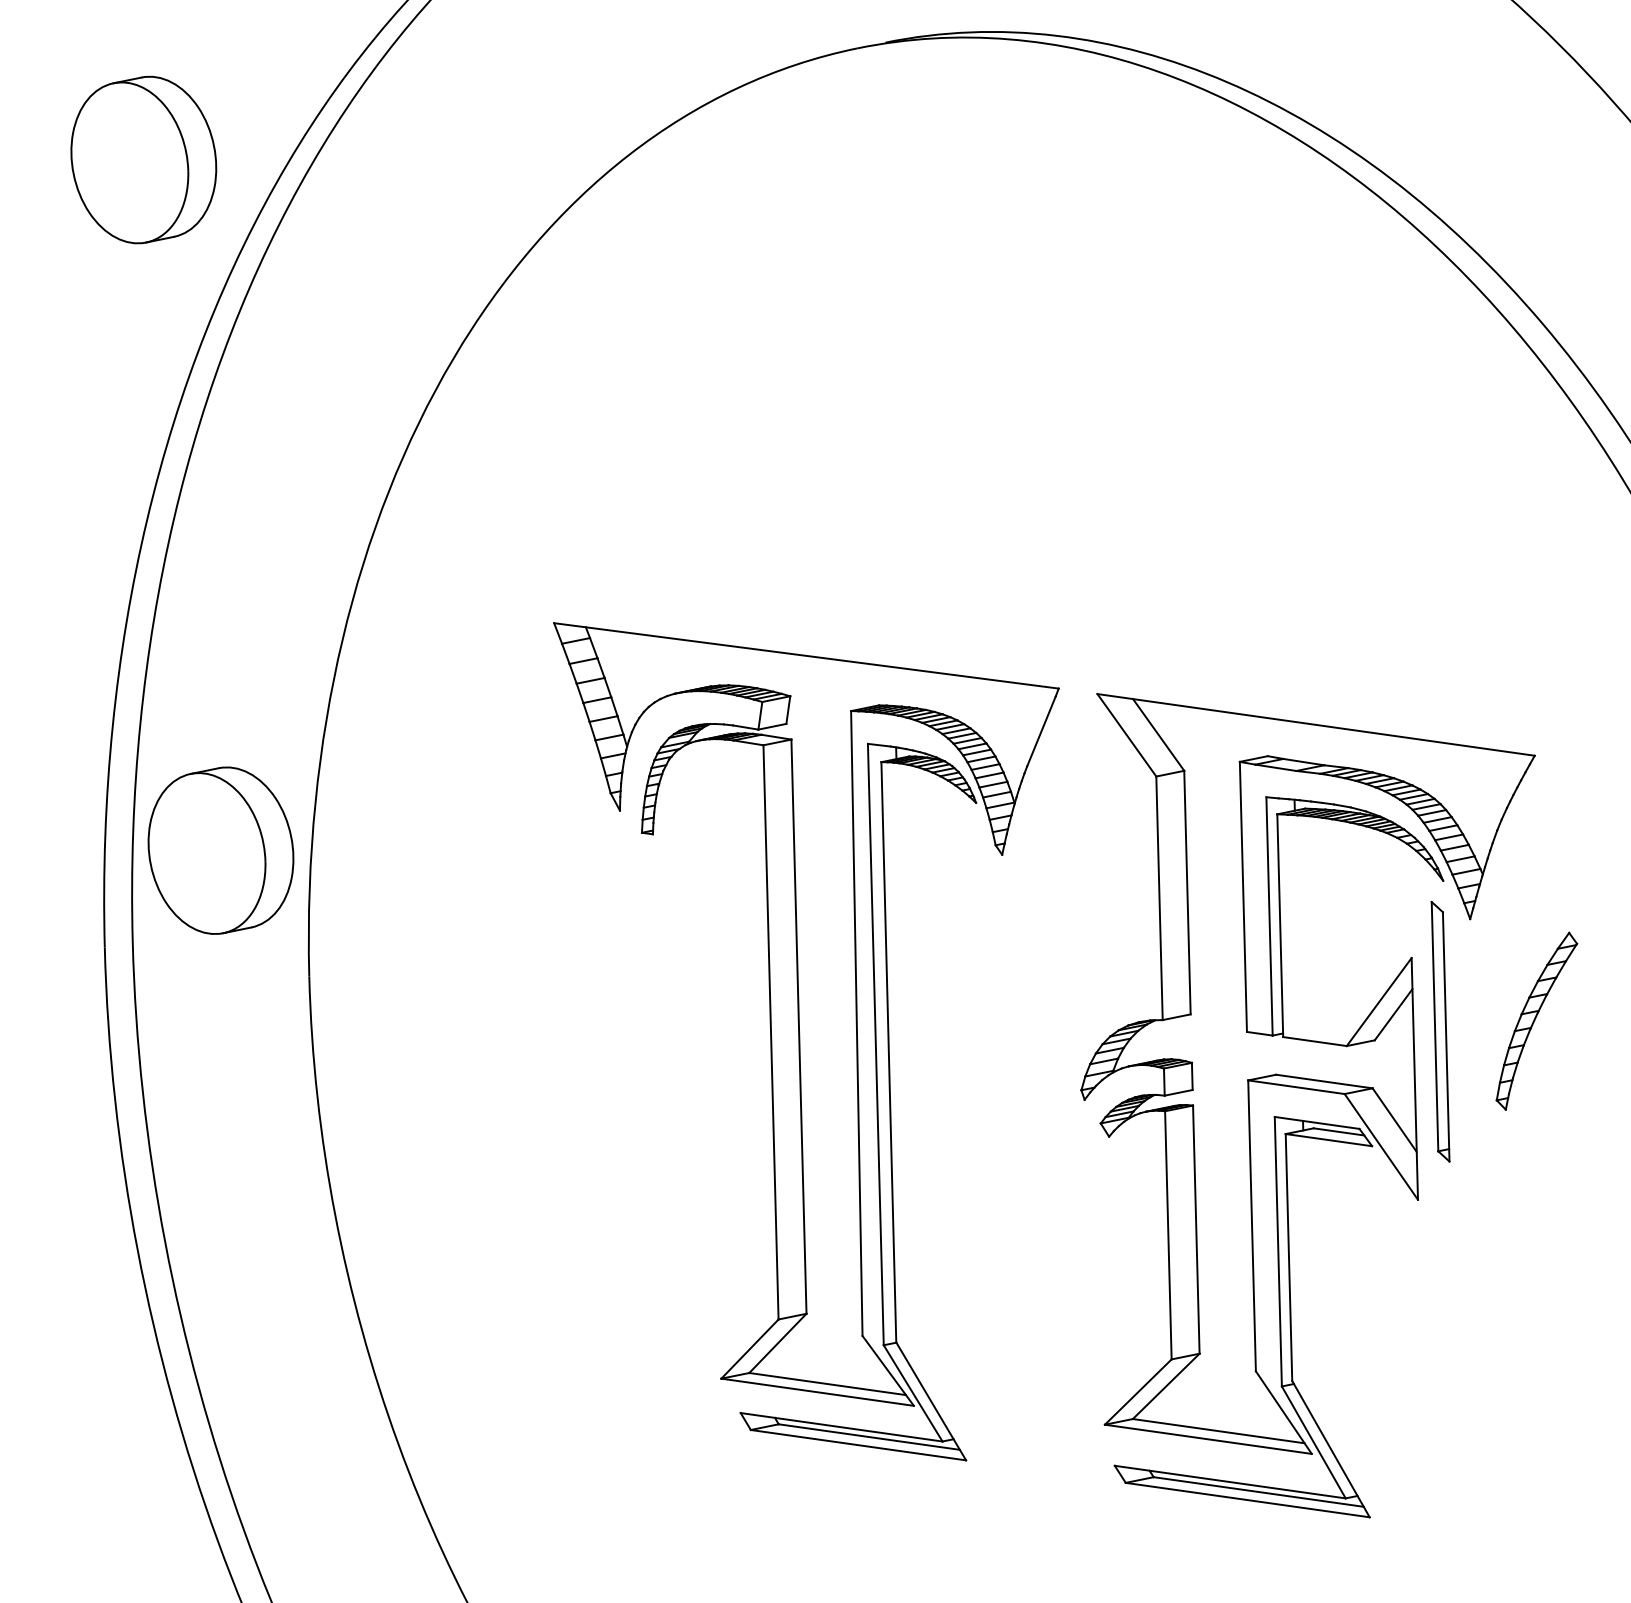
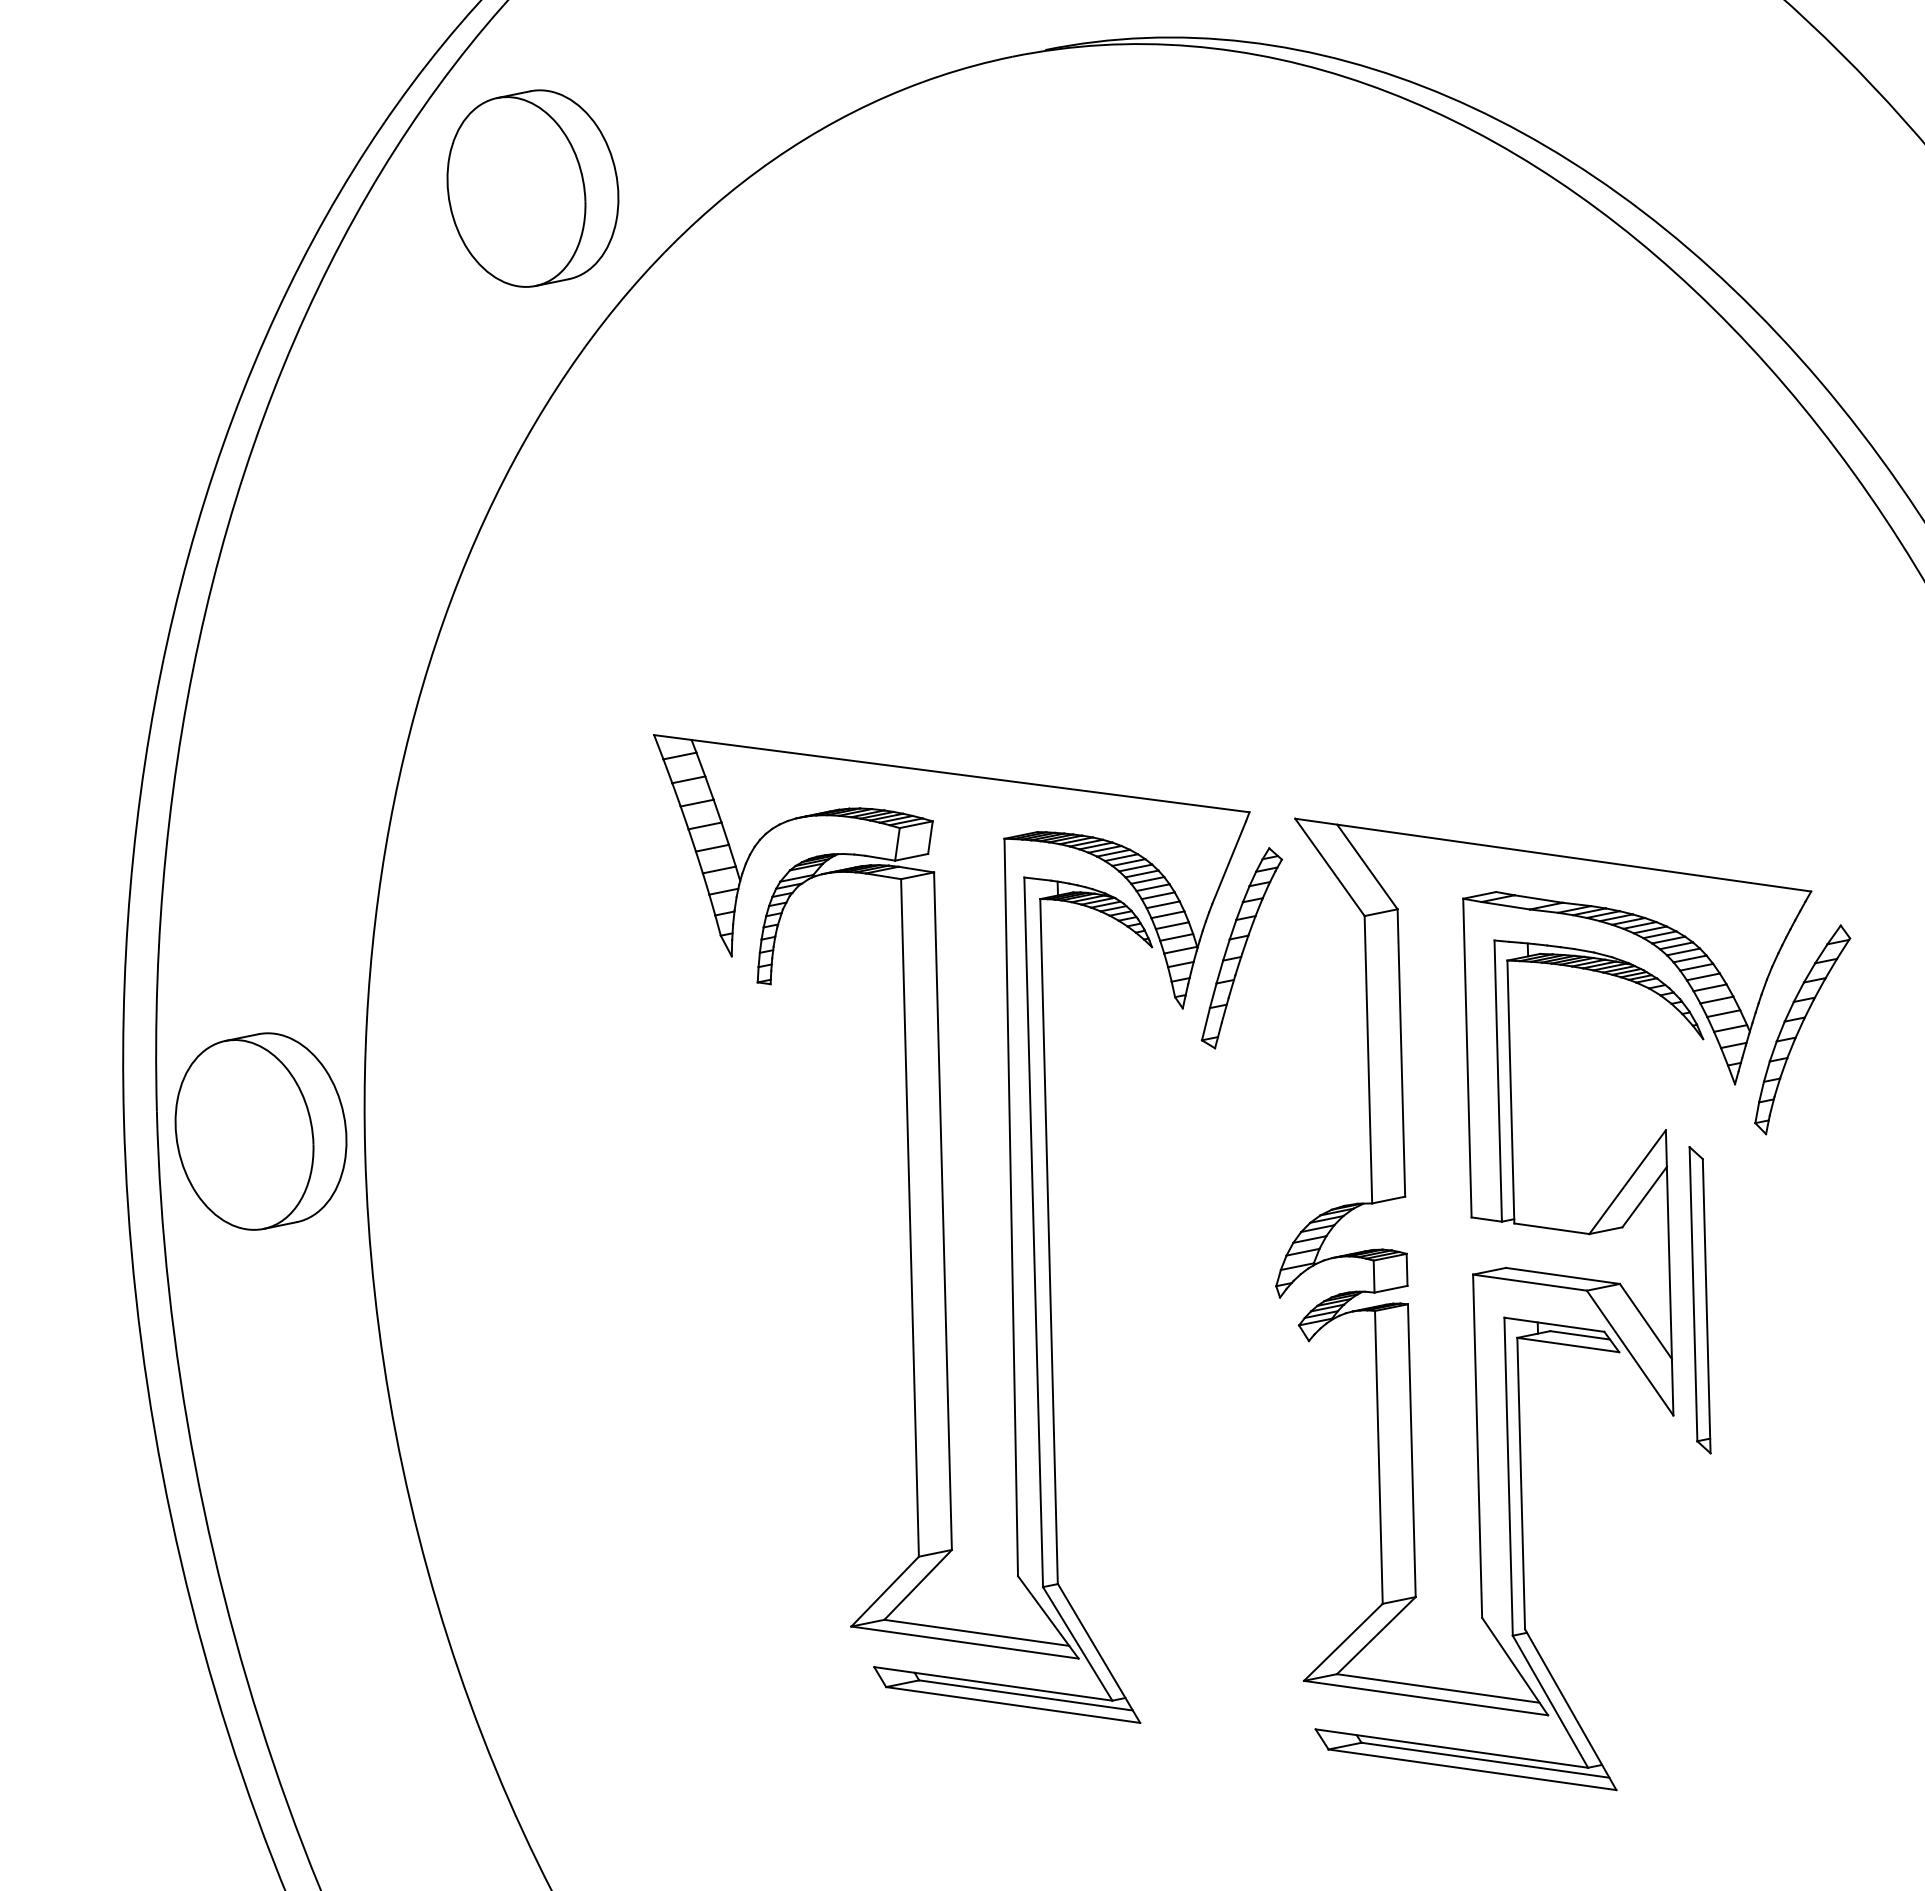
part: (143, 159) -> (532, 188), moved
part: (1051, 804) -> (1241, 948), added
part: (220, 850) -> (260, 1131), moved
part: (1536, 1021) -> (1802, 1029), moved
part: (1440, 1032) -> (1699, 1300), moved

